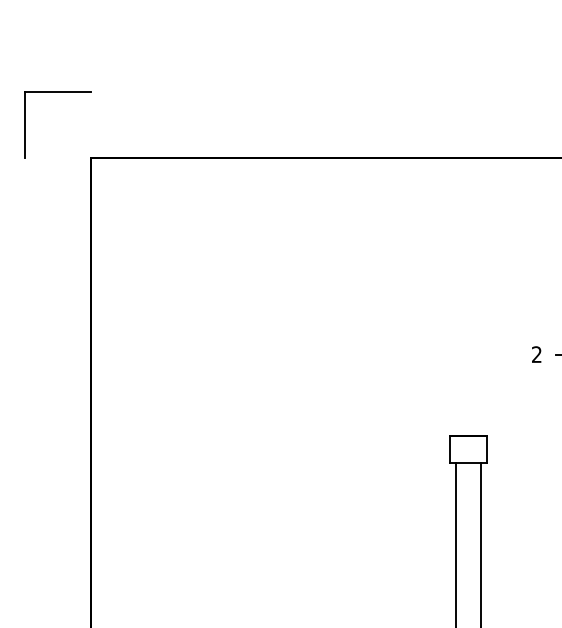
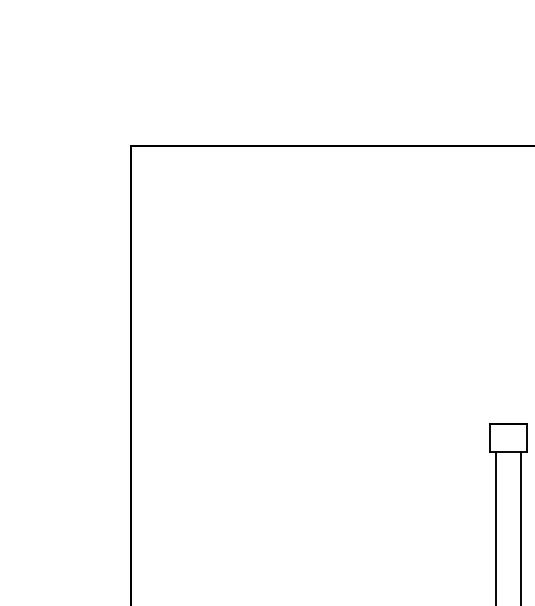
part: (57, 92) -> (97, 80), removed

